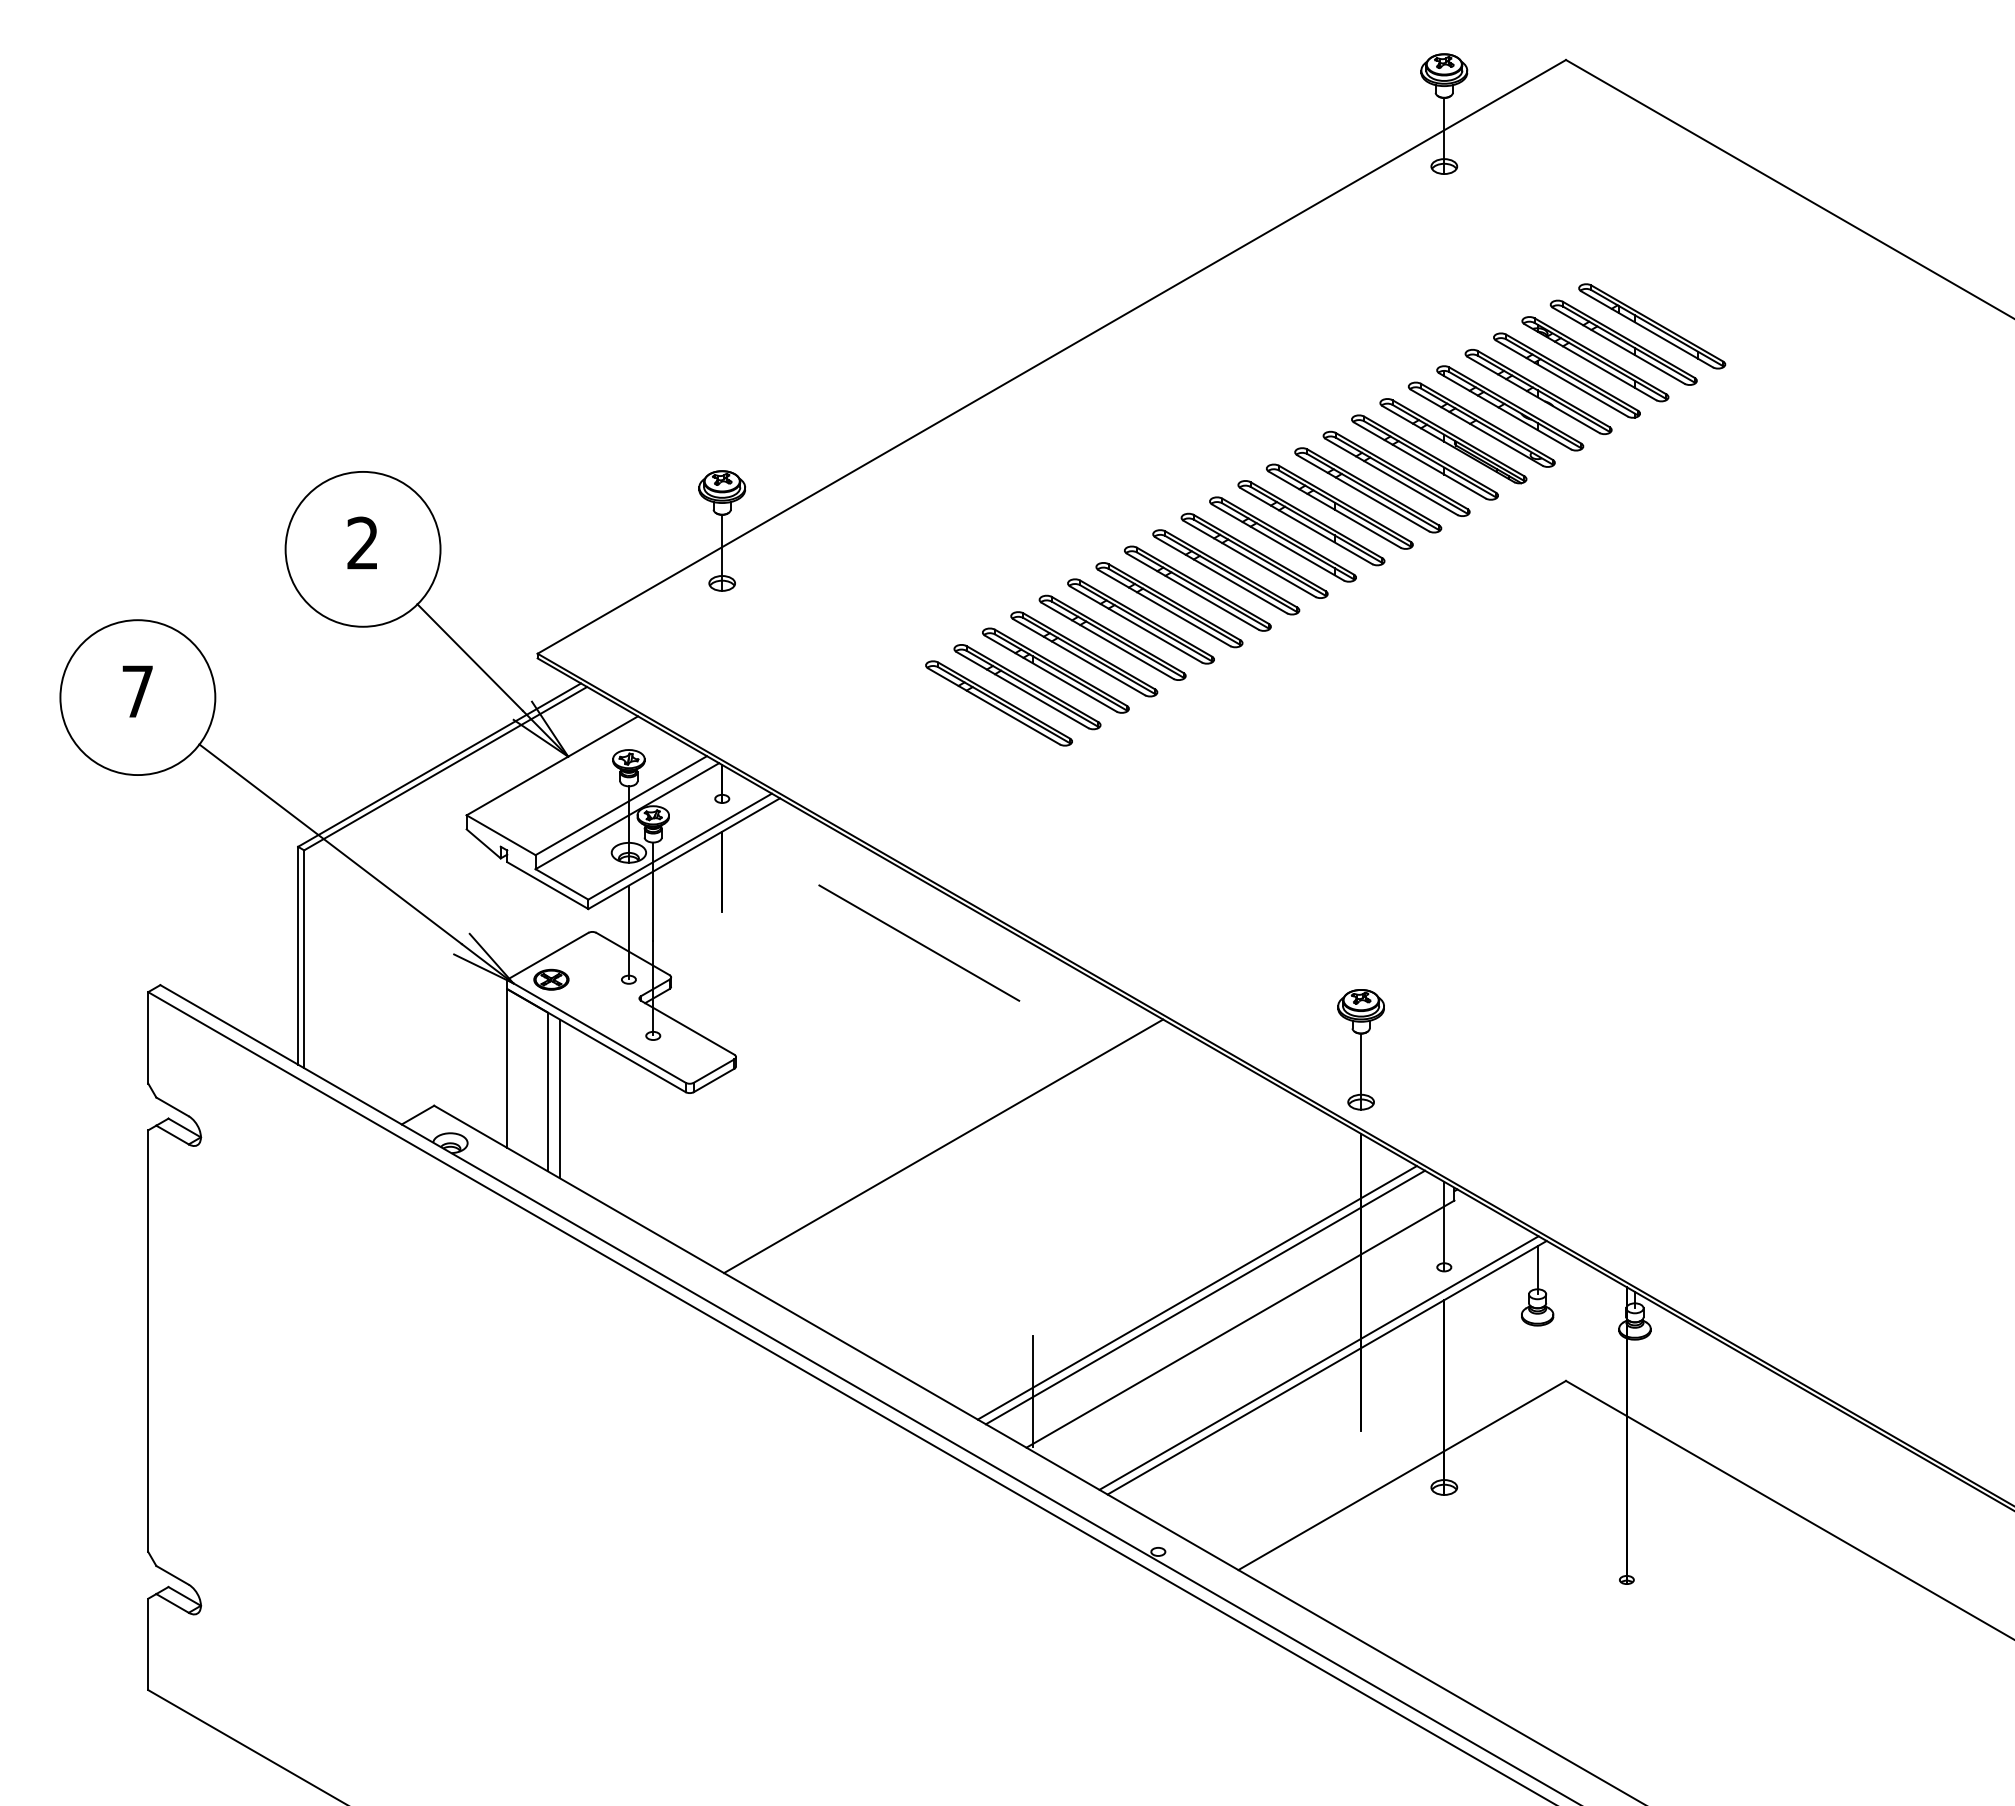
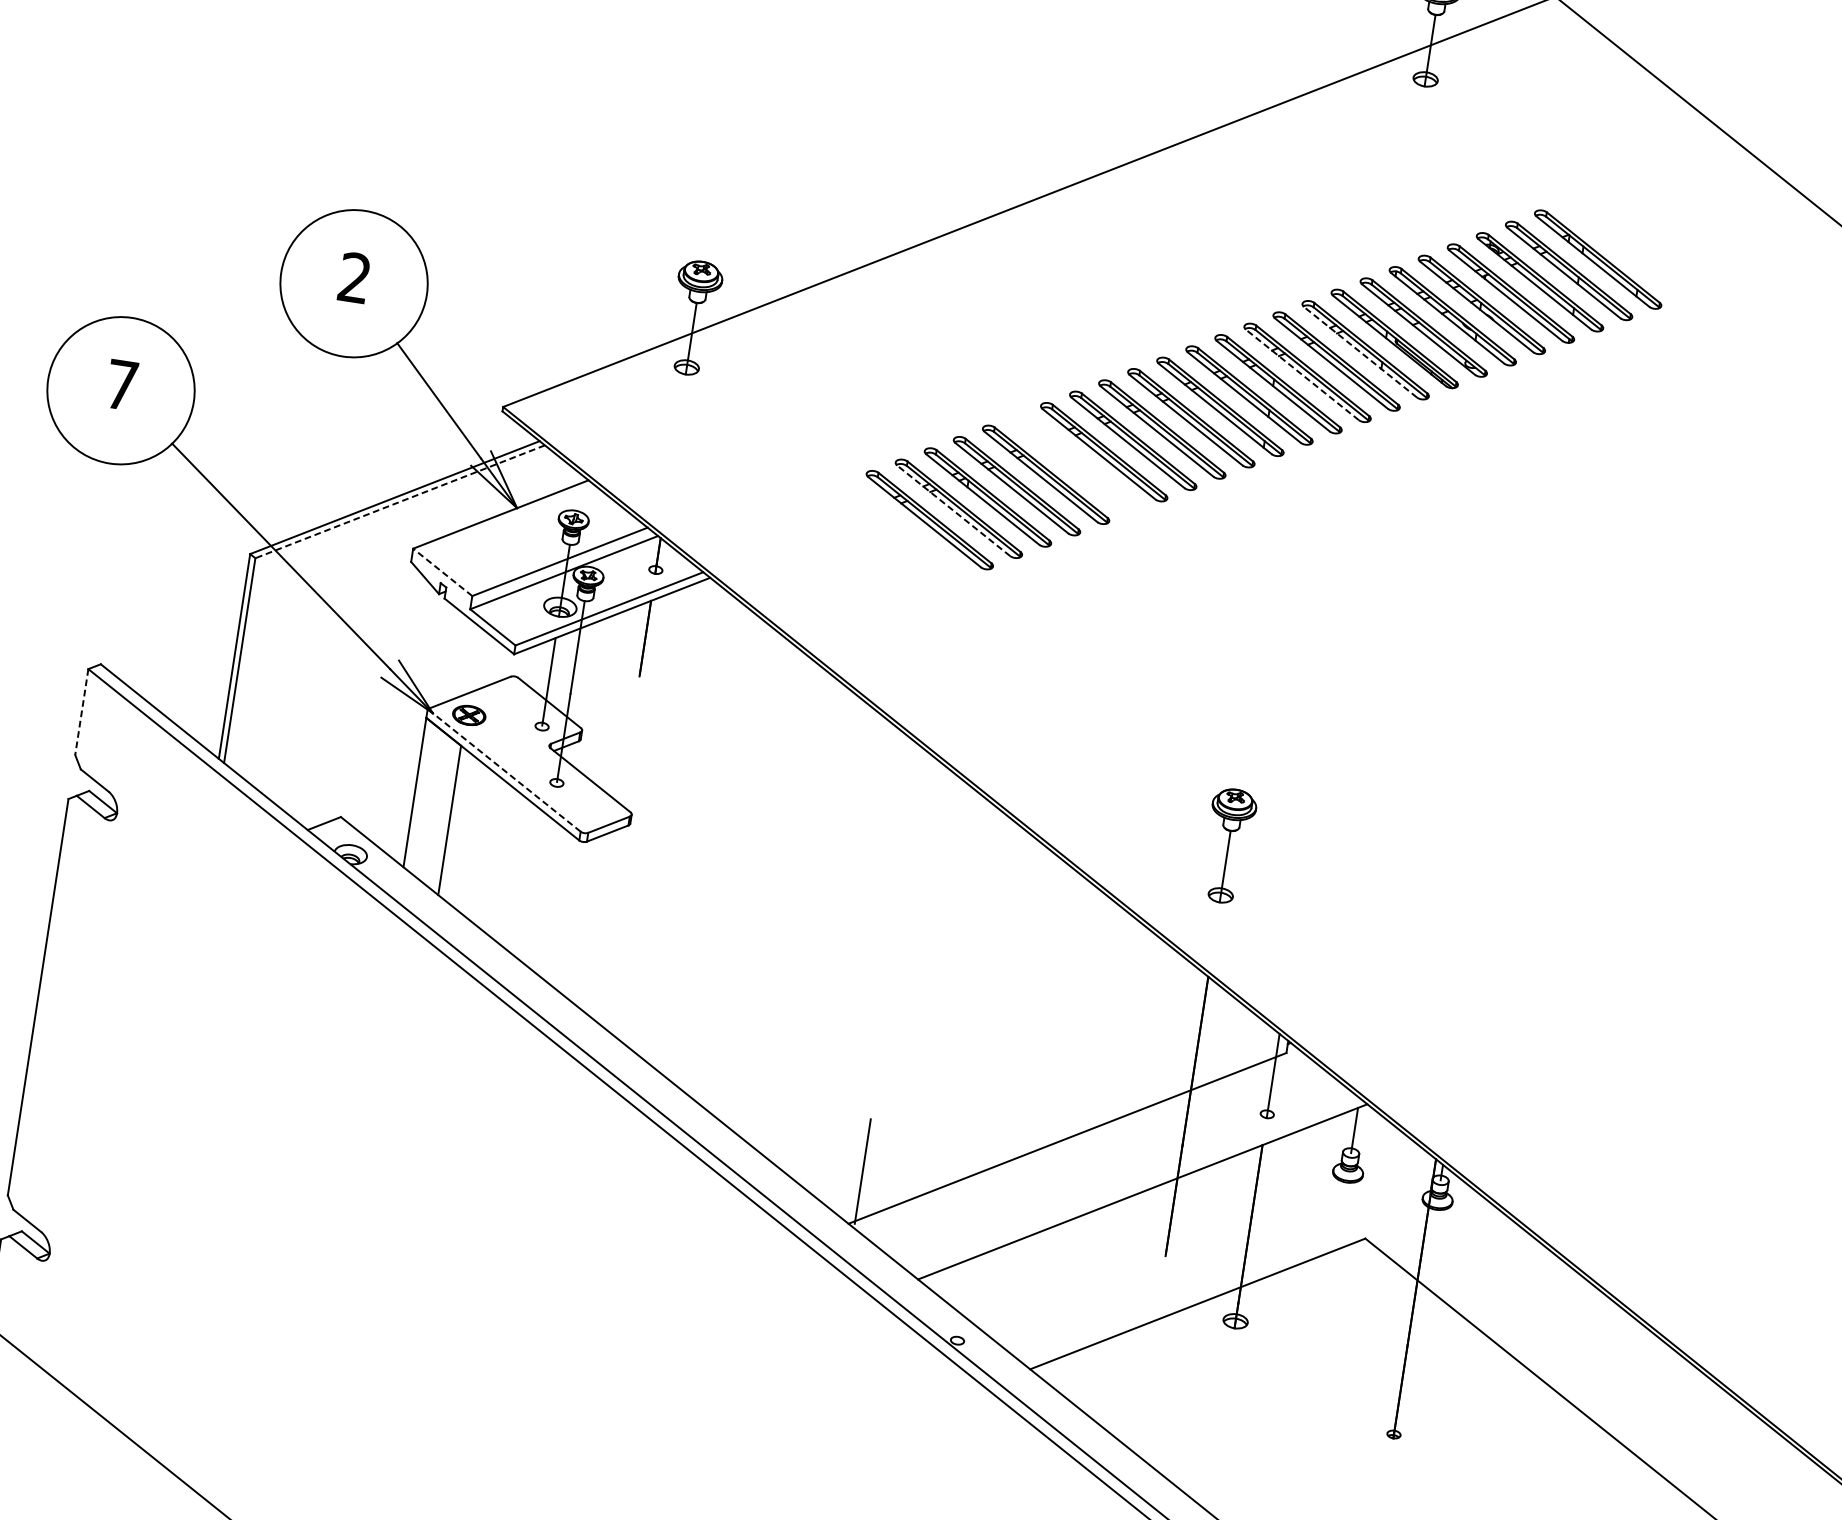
line: (1419, 460) -> (1360, 352), solid -> dashed
line: (1362, 493) -> (1301, 375), solid -> dashed
part: (1140, 621) -> (1074, 463), removed
line: (1021, 689) -> (952, 510), solid -> dashed
line: (445, 768) -> (400, 501), solid -> dashed
line: (501, 835) -> (443, 572), solid -> dashed
line: (919, 942) -> (820, 733), removed
line: (596, 1031) -> (504, 770), solid -> dashed
line: (148, 1037) -> (82, 711), solid -> dashed
part: (1360, 1049) -> (1227, 845), moved
line: (560, 1098) -> (460, 828), removed
line: (943, 1146) -> (813, 928), removed
line: (1196, 1292) -> (1030, 1102), removed
line: (1205, 1297) -> (1038, 1108), removed
line: (1318, 1362) -> (1135, 1185), removed

